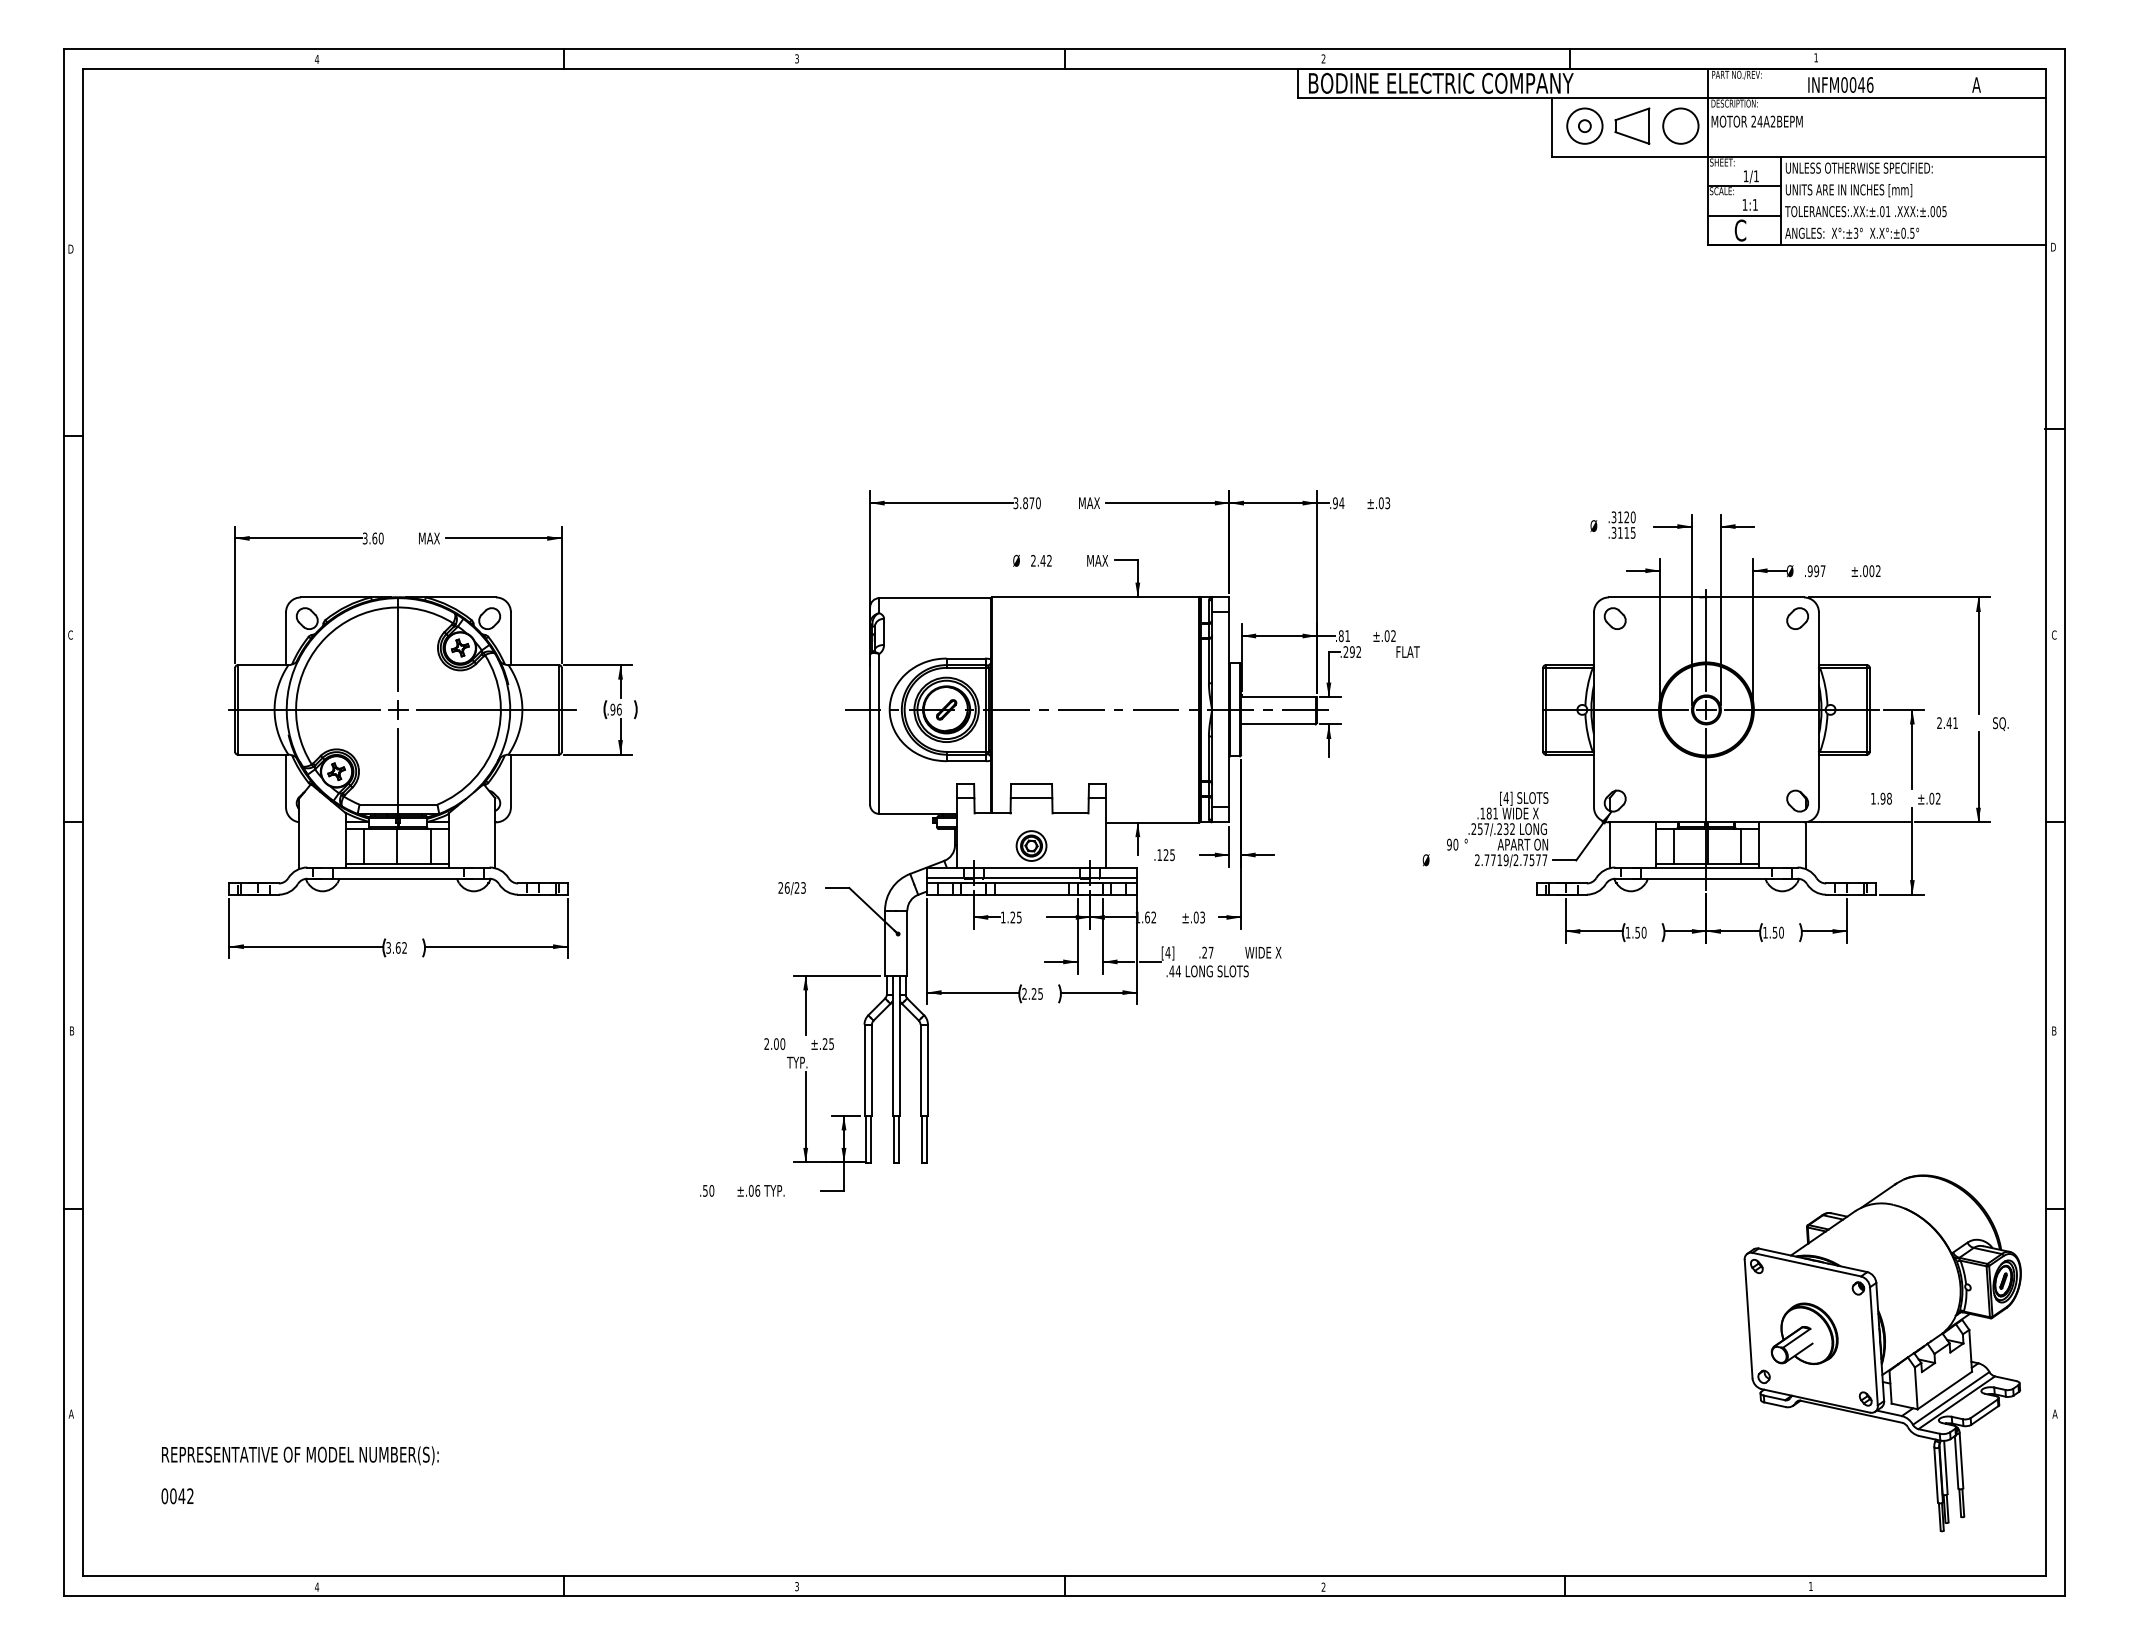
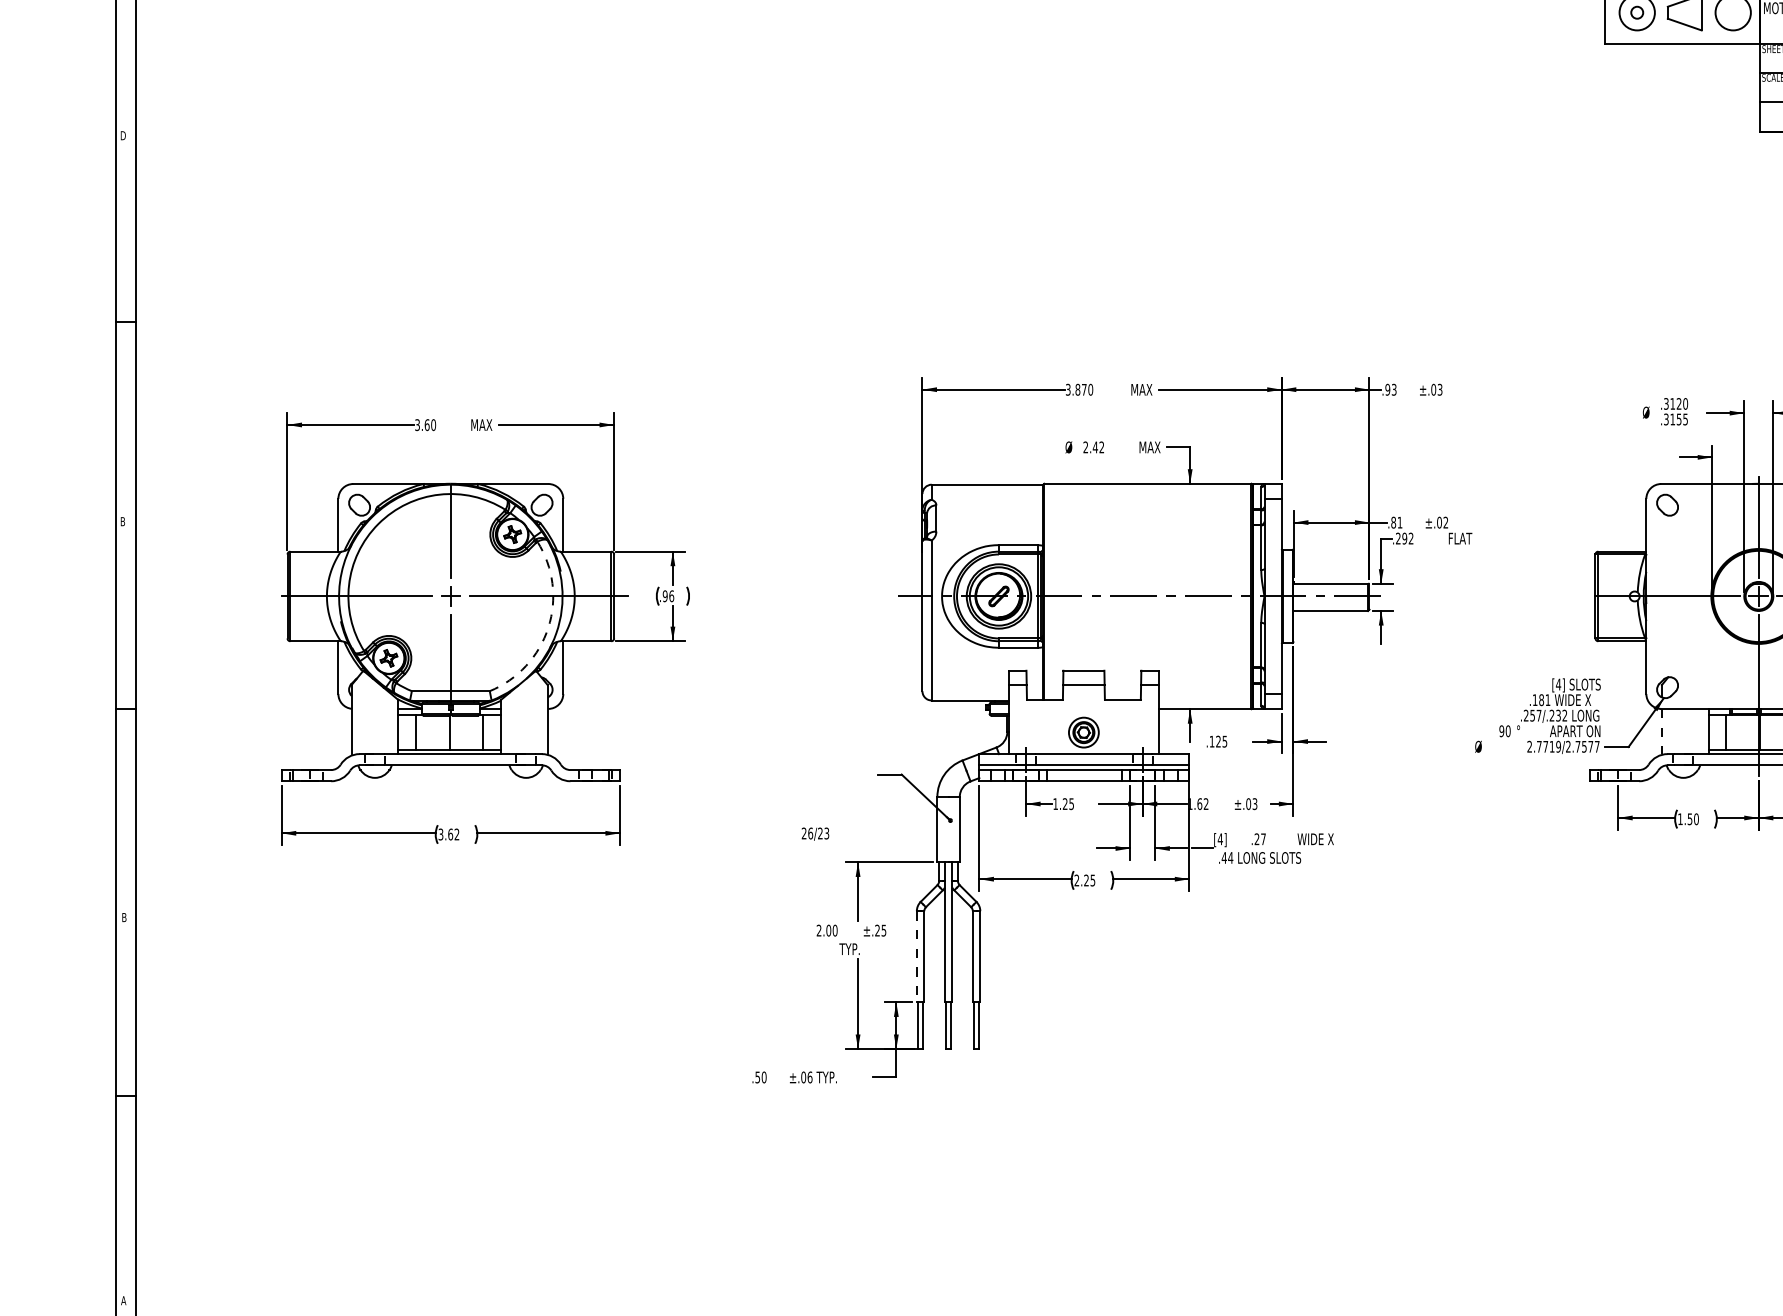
text: (1341, 503) -> (1393, 390), .94 -> .93
text: (1626, 532) -> (1678, 419), .3115 -> .3155
text: (70, 634) -> (122, 521), C -> B
arc: (496, 741) -> (548, 628), solid -> dashed
line: (1609, 844) -> (1661, 731), solid -> dashed
text: (791, 888) -> (814, 834), moved
line: (864, 1070) -> (916, 957), solid -> dashed

